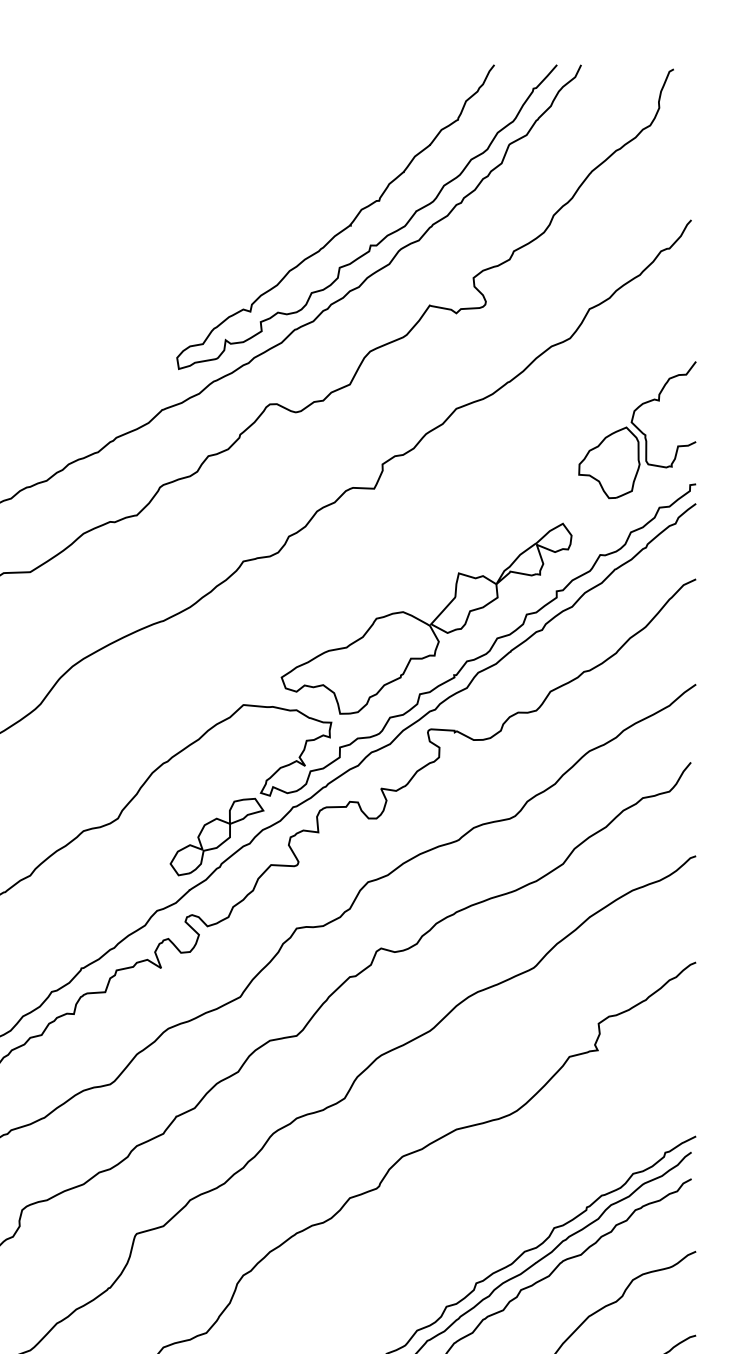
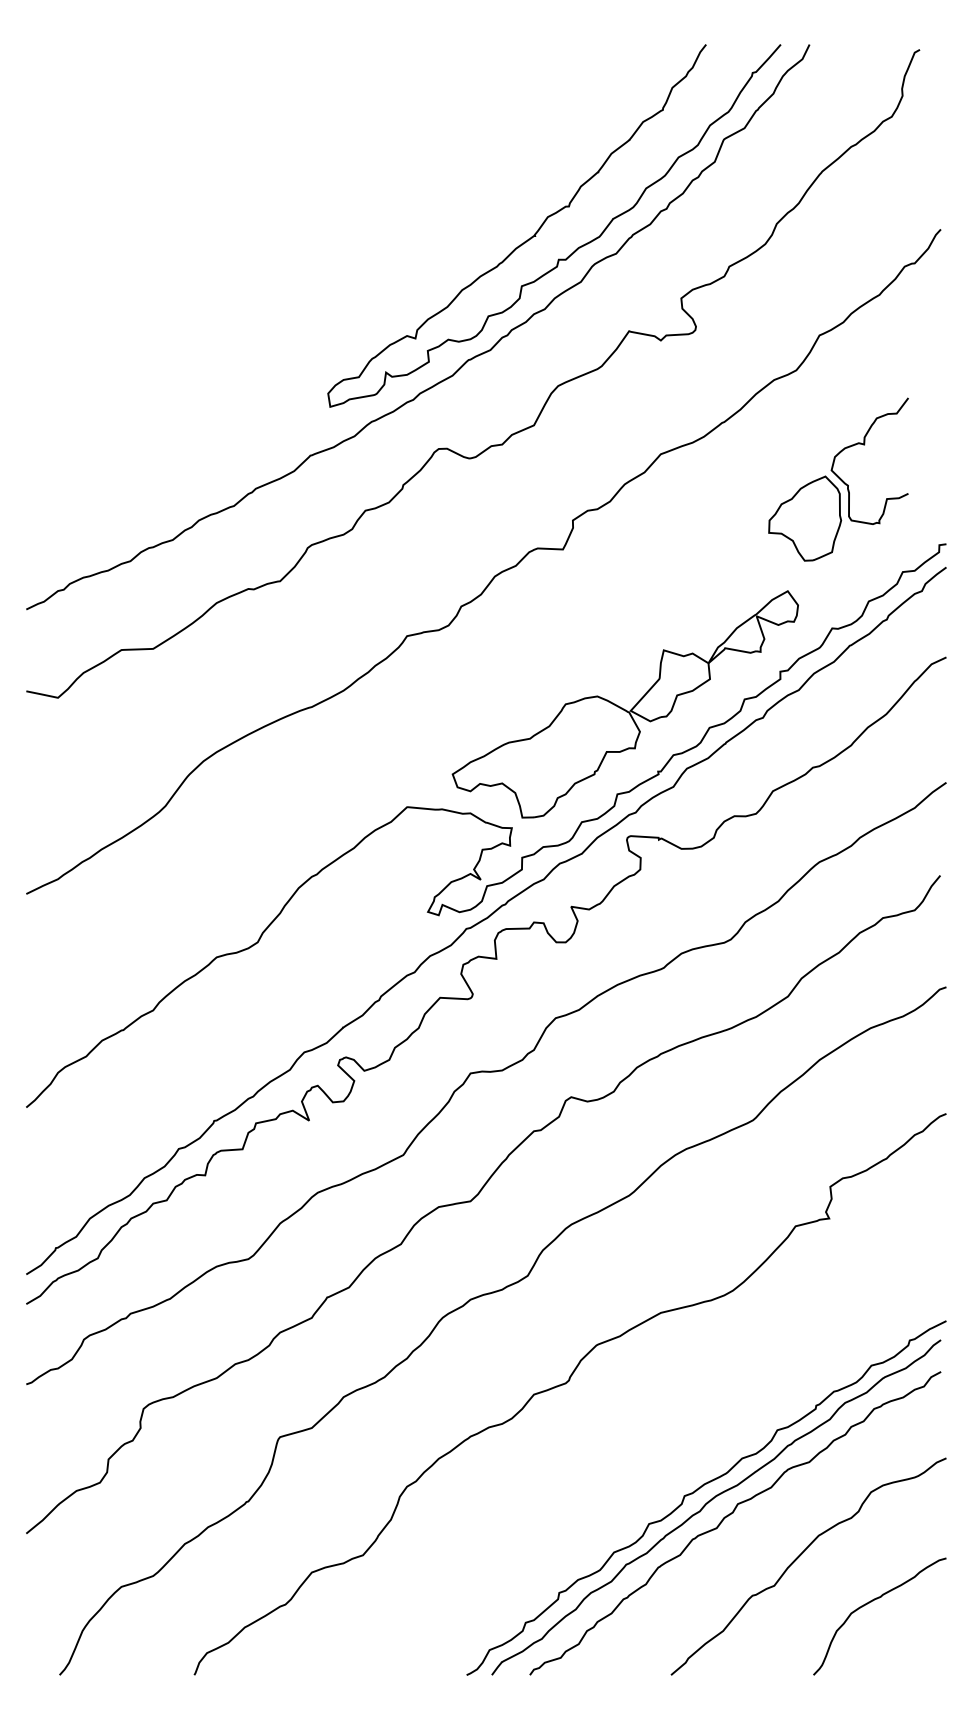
part: (637, 429) -> (838, 479), moved
part: (216, 837) -> (375, 964), removed

